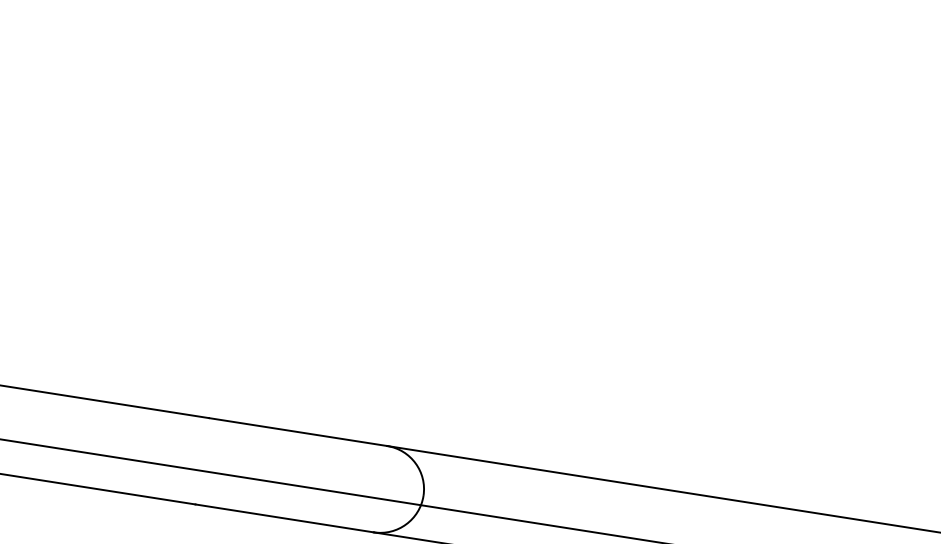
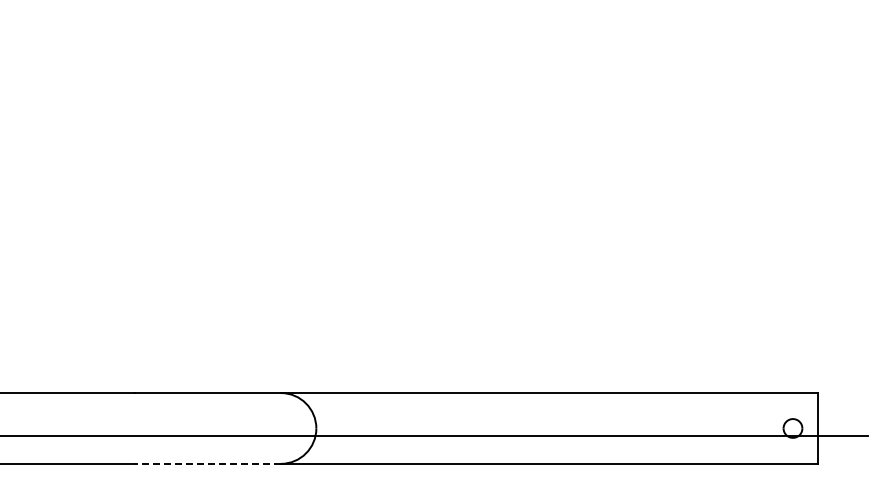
line: (284, 517) -> (207, 463), solid -> dashed

